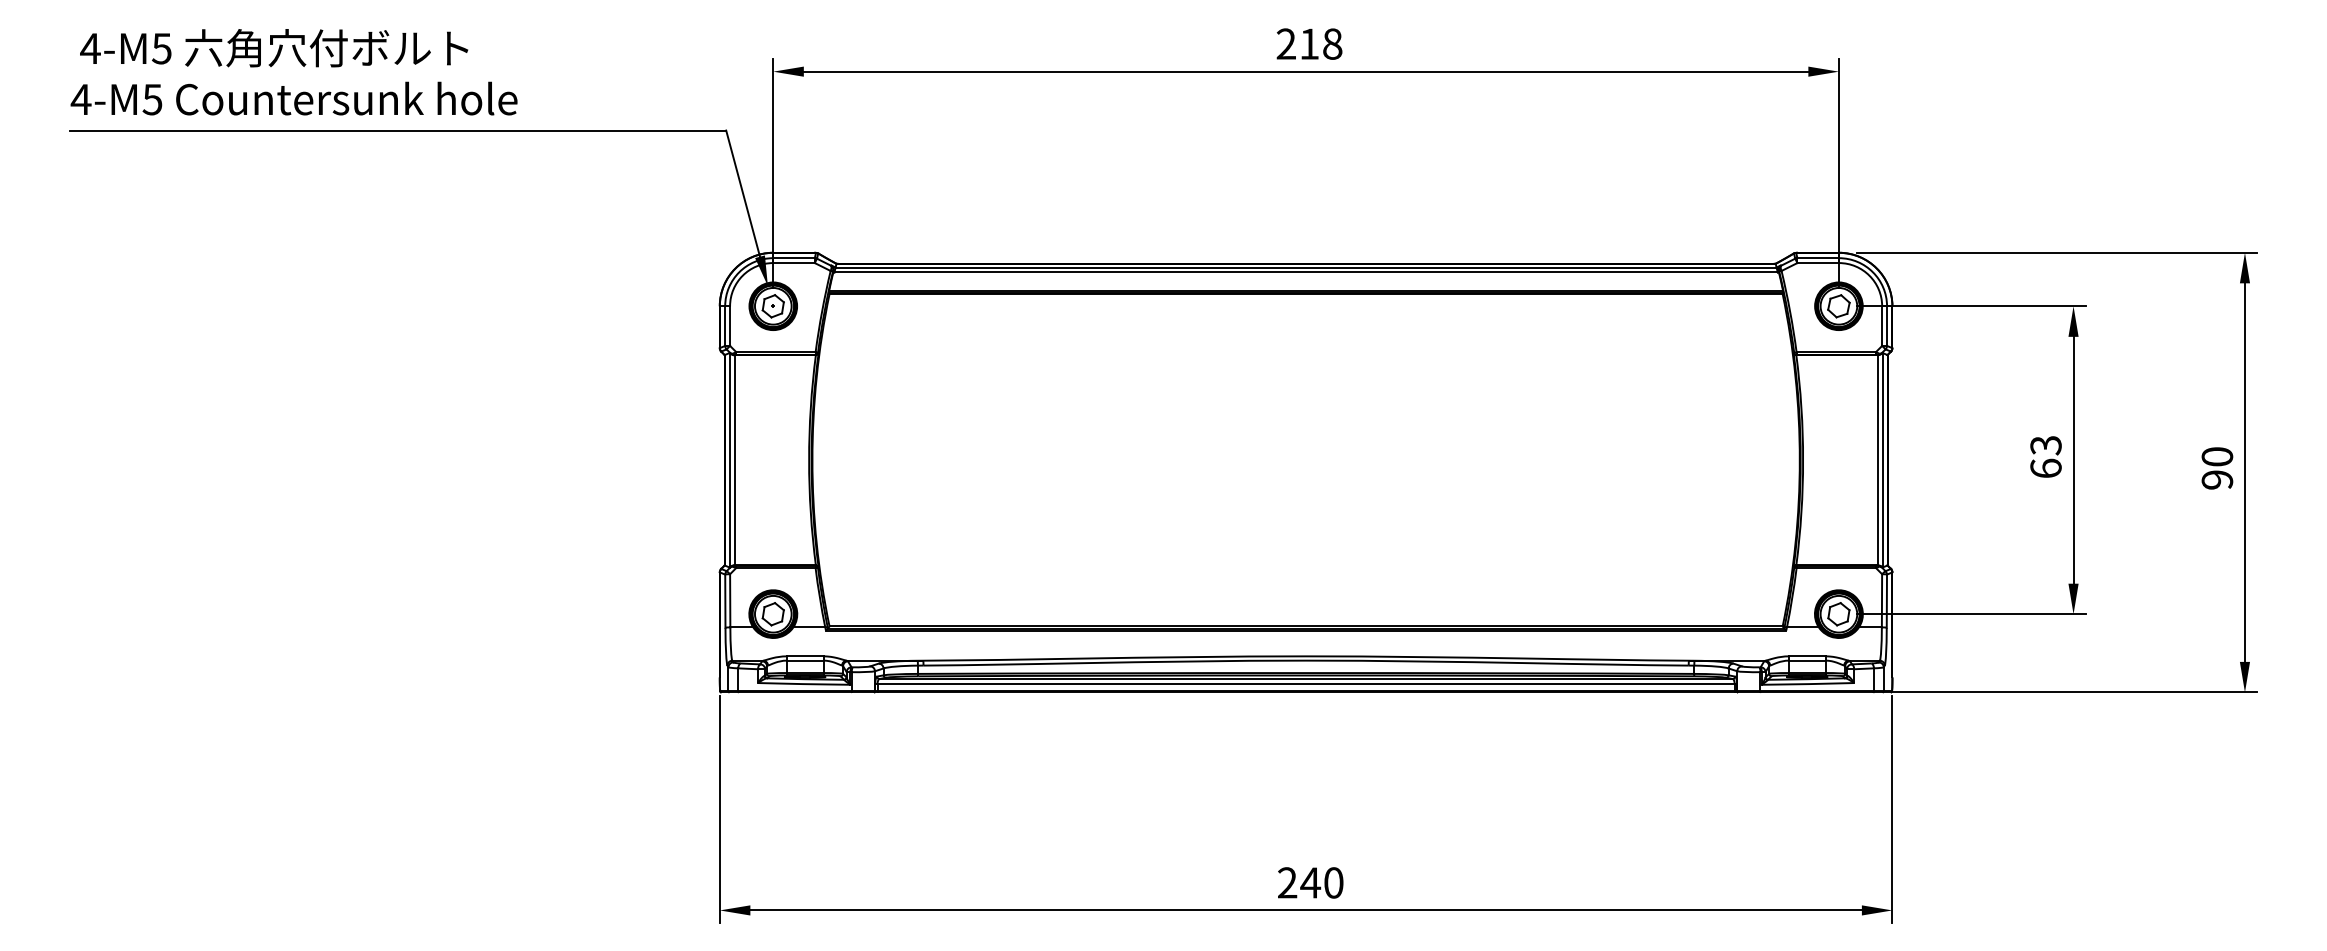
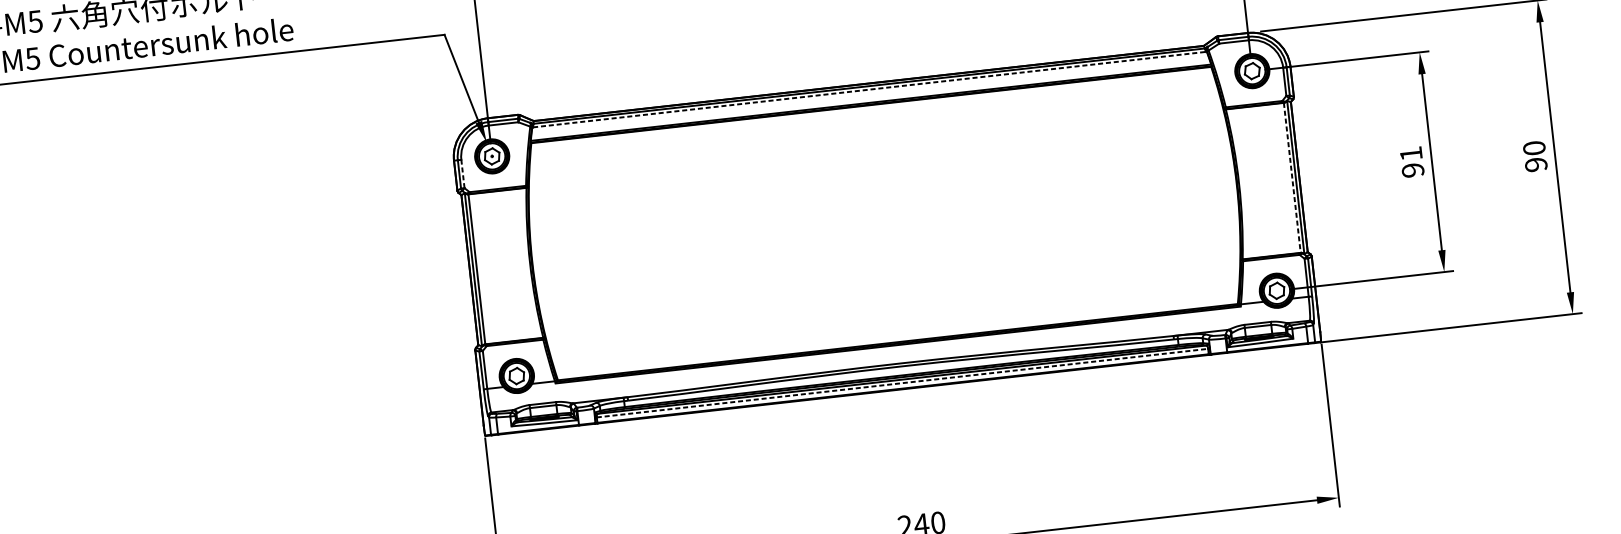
line: (1306, 272) -> (869, 89), solid -> dashed
line: (730, 326) -> (463, 174), solid -> dashed
text: (2045, 457) -> (1411, 162), 63 -> 91
line: (1877, 460) -> (1292, 178), solid -> dashed
line: (1306, 683) -> (902, 382), solid -> dashed

